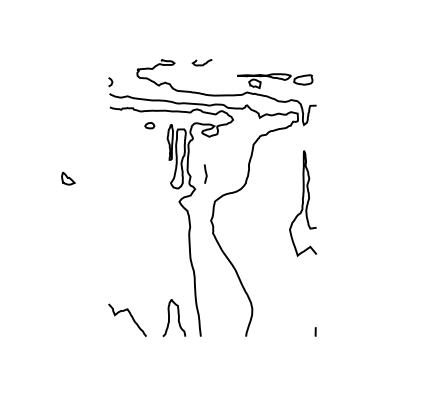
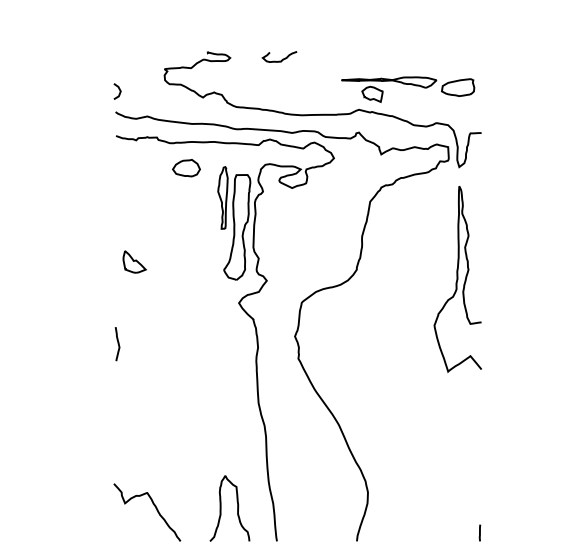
part: (149, 125) -> (186, 168), size x1.67
curve: (205, 173) -> (117, 343), moved
part: (68, 178) -> (134, 261), moved
curve: (303, 203) -> (458, 279), moved

